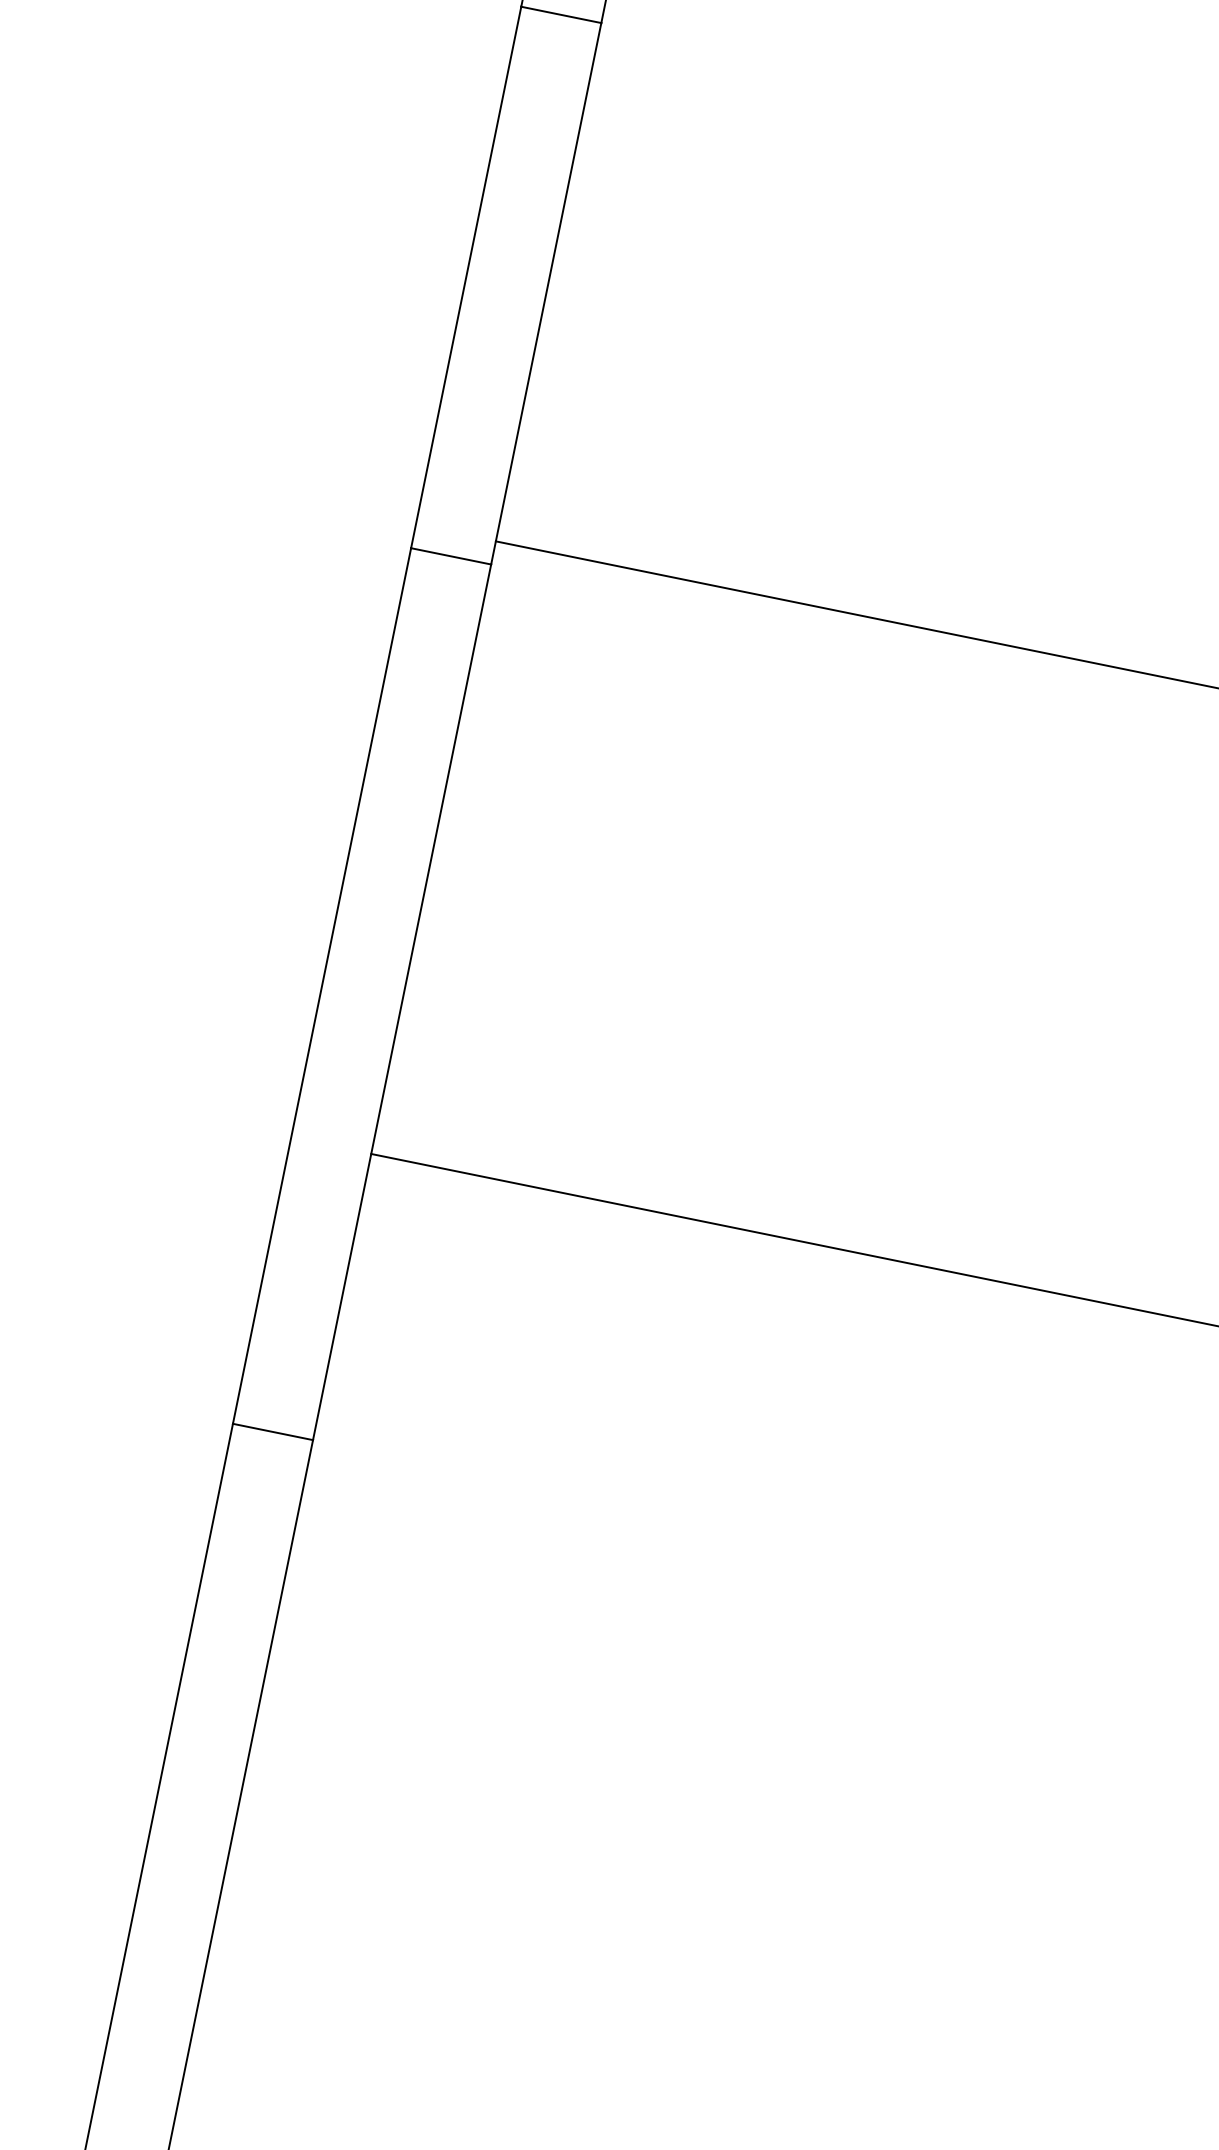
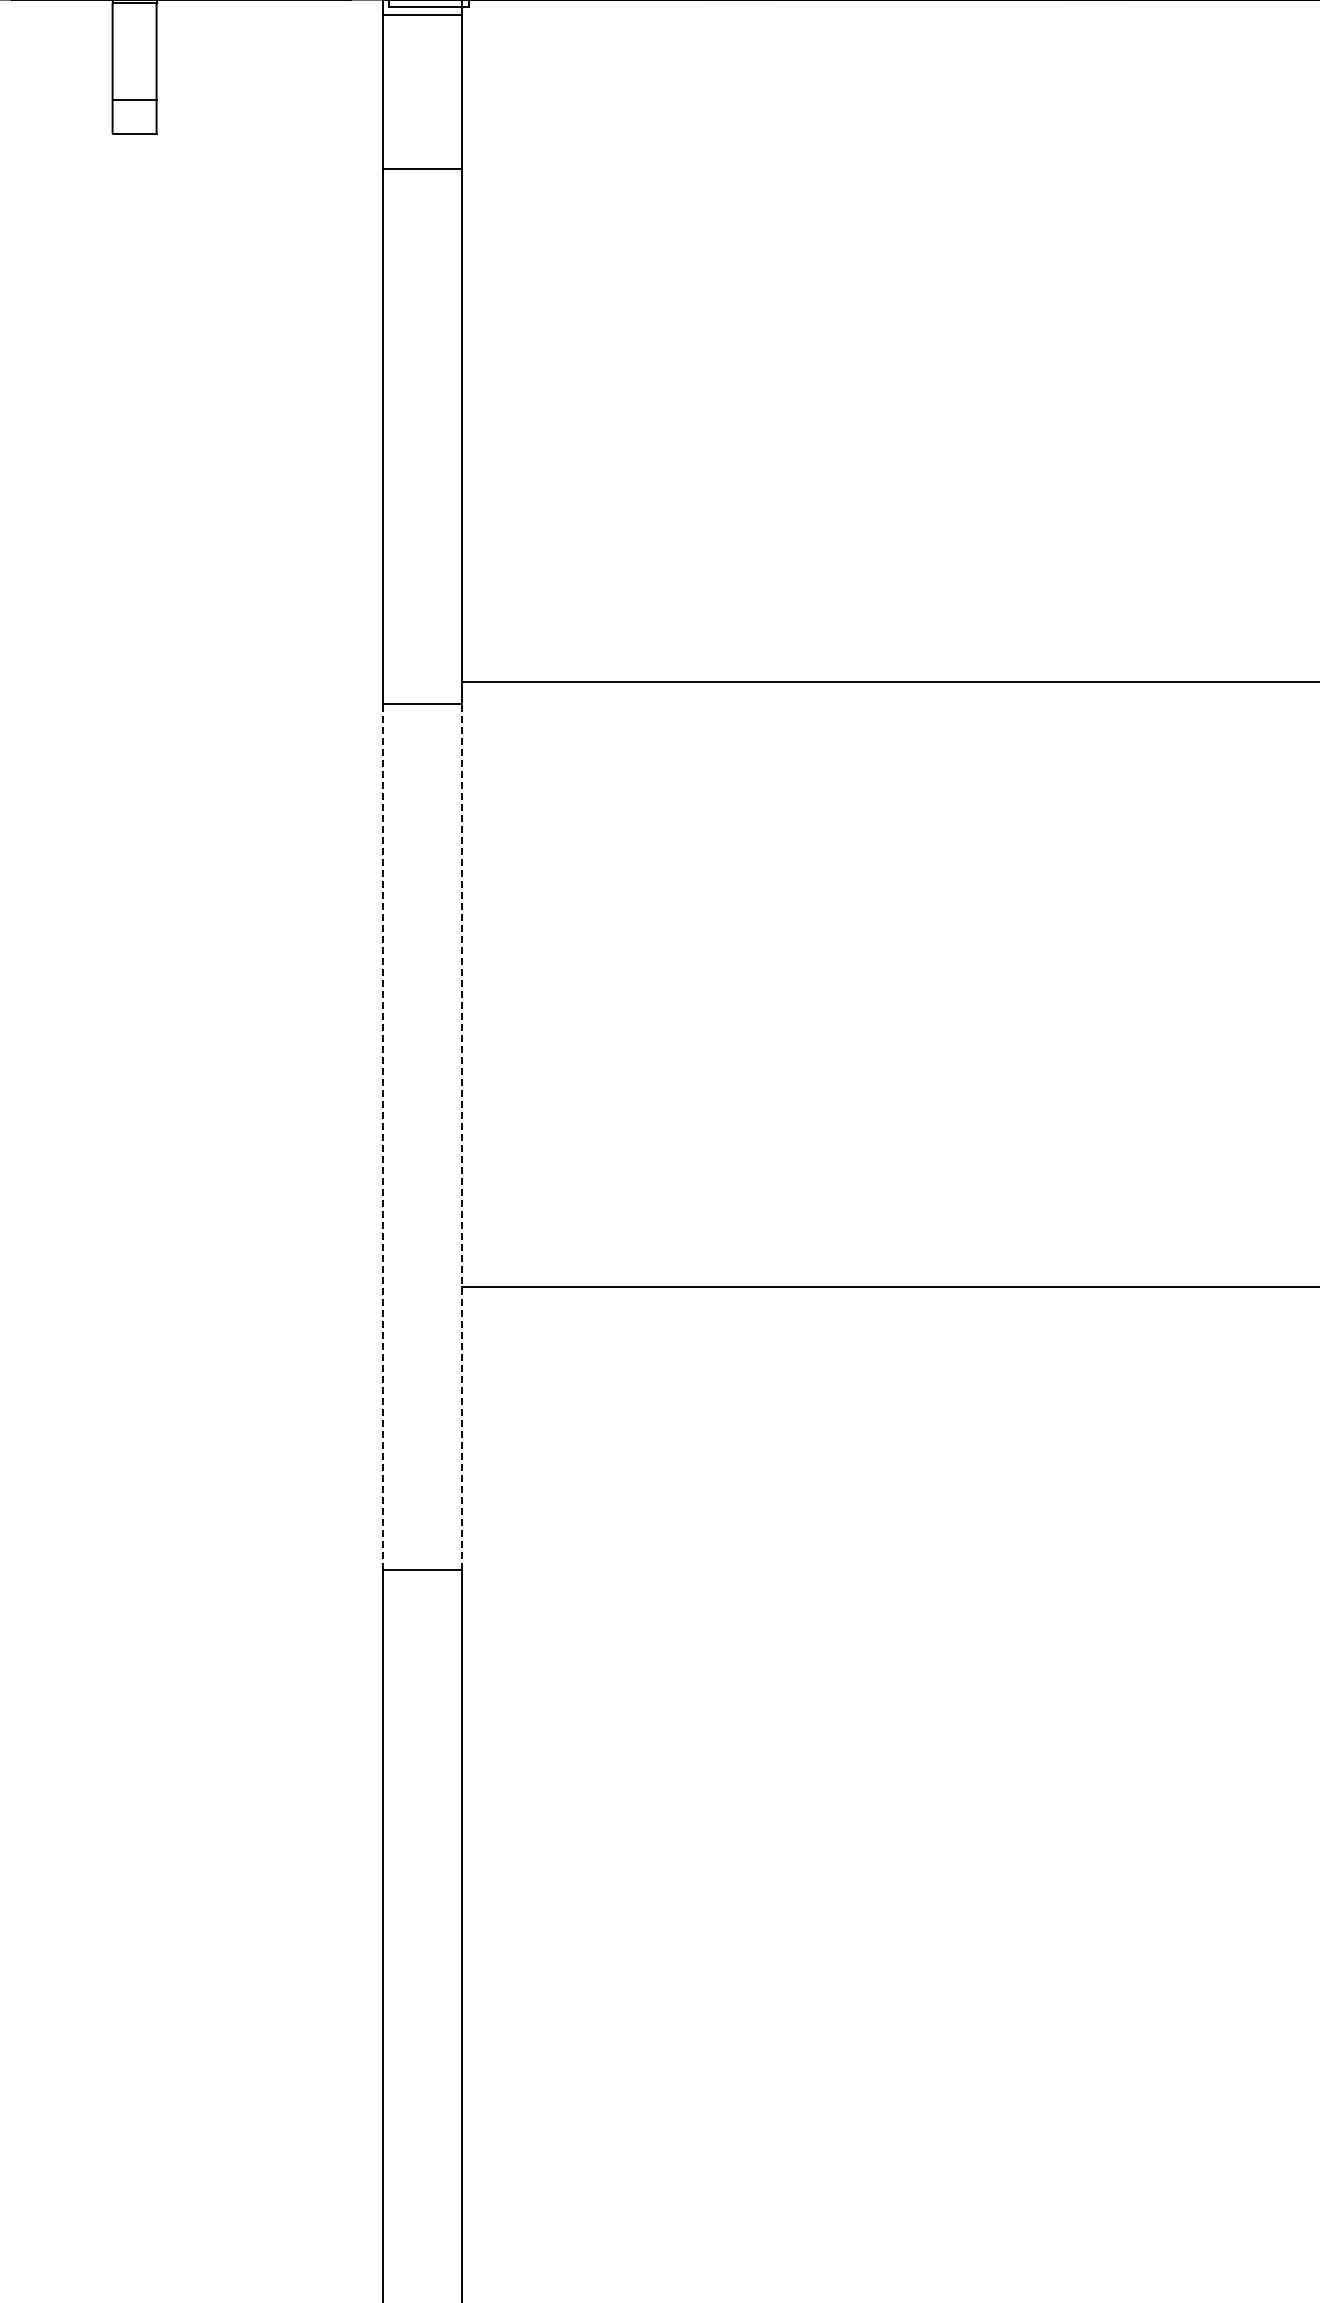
line: (321, 986) -> (382, 1137), solid -> dashed
line: (402, 1002) -> (462, 1137), solid -> dashed

